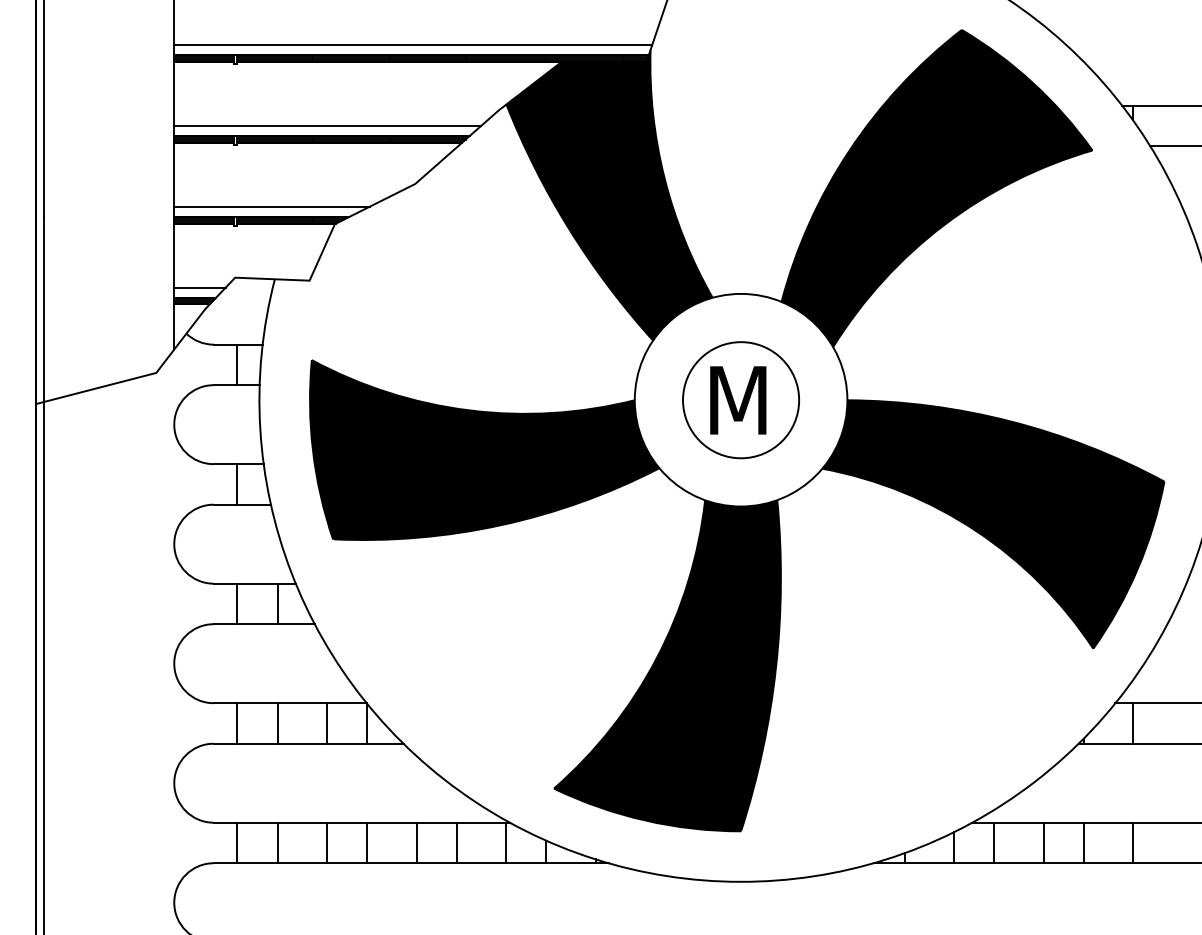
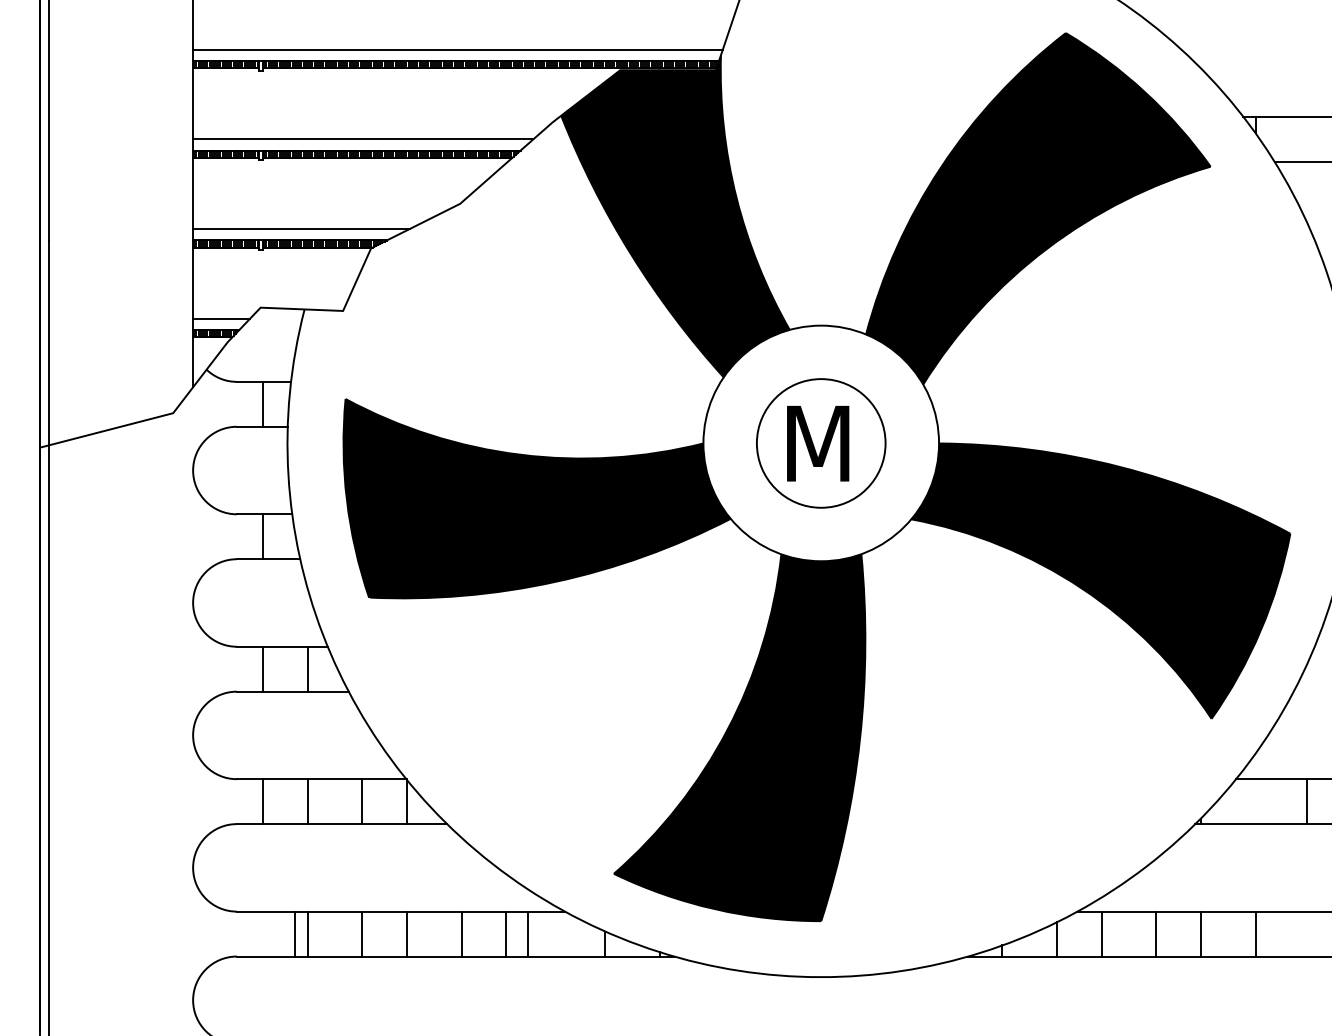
line: (1132, 723) -> (1306, 801), moved
line: (237, 842) -> (295, 933), moved
line: (505, 842) -> (527, 933), moved

